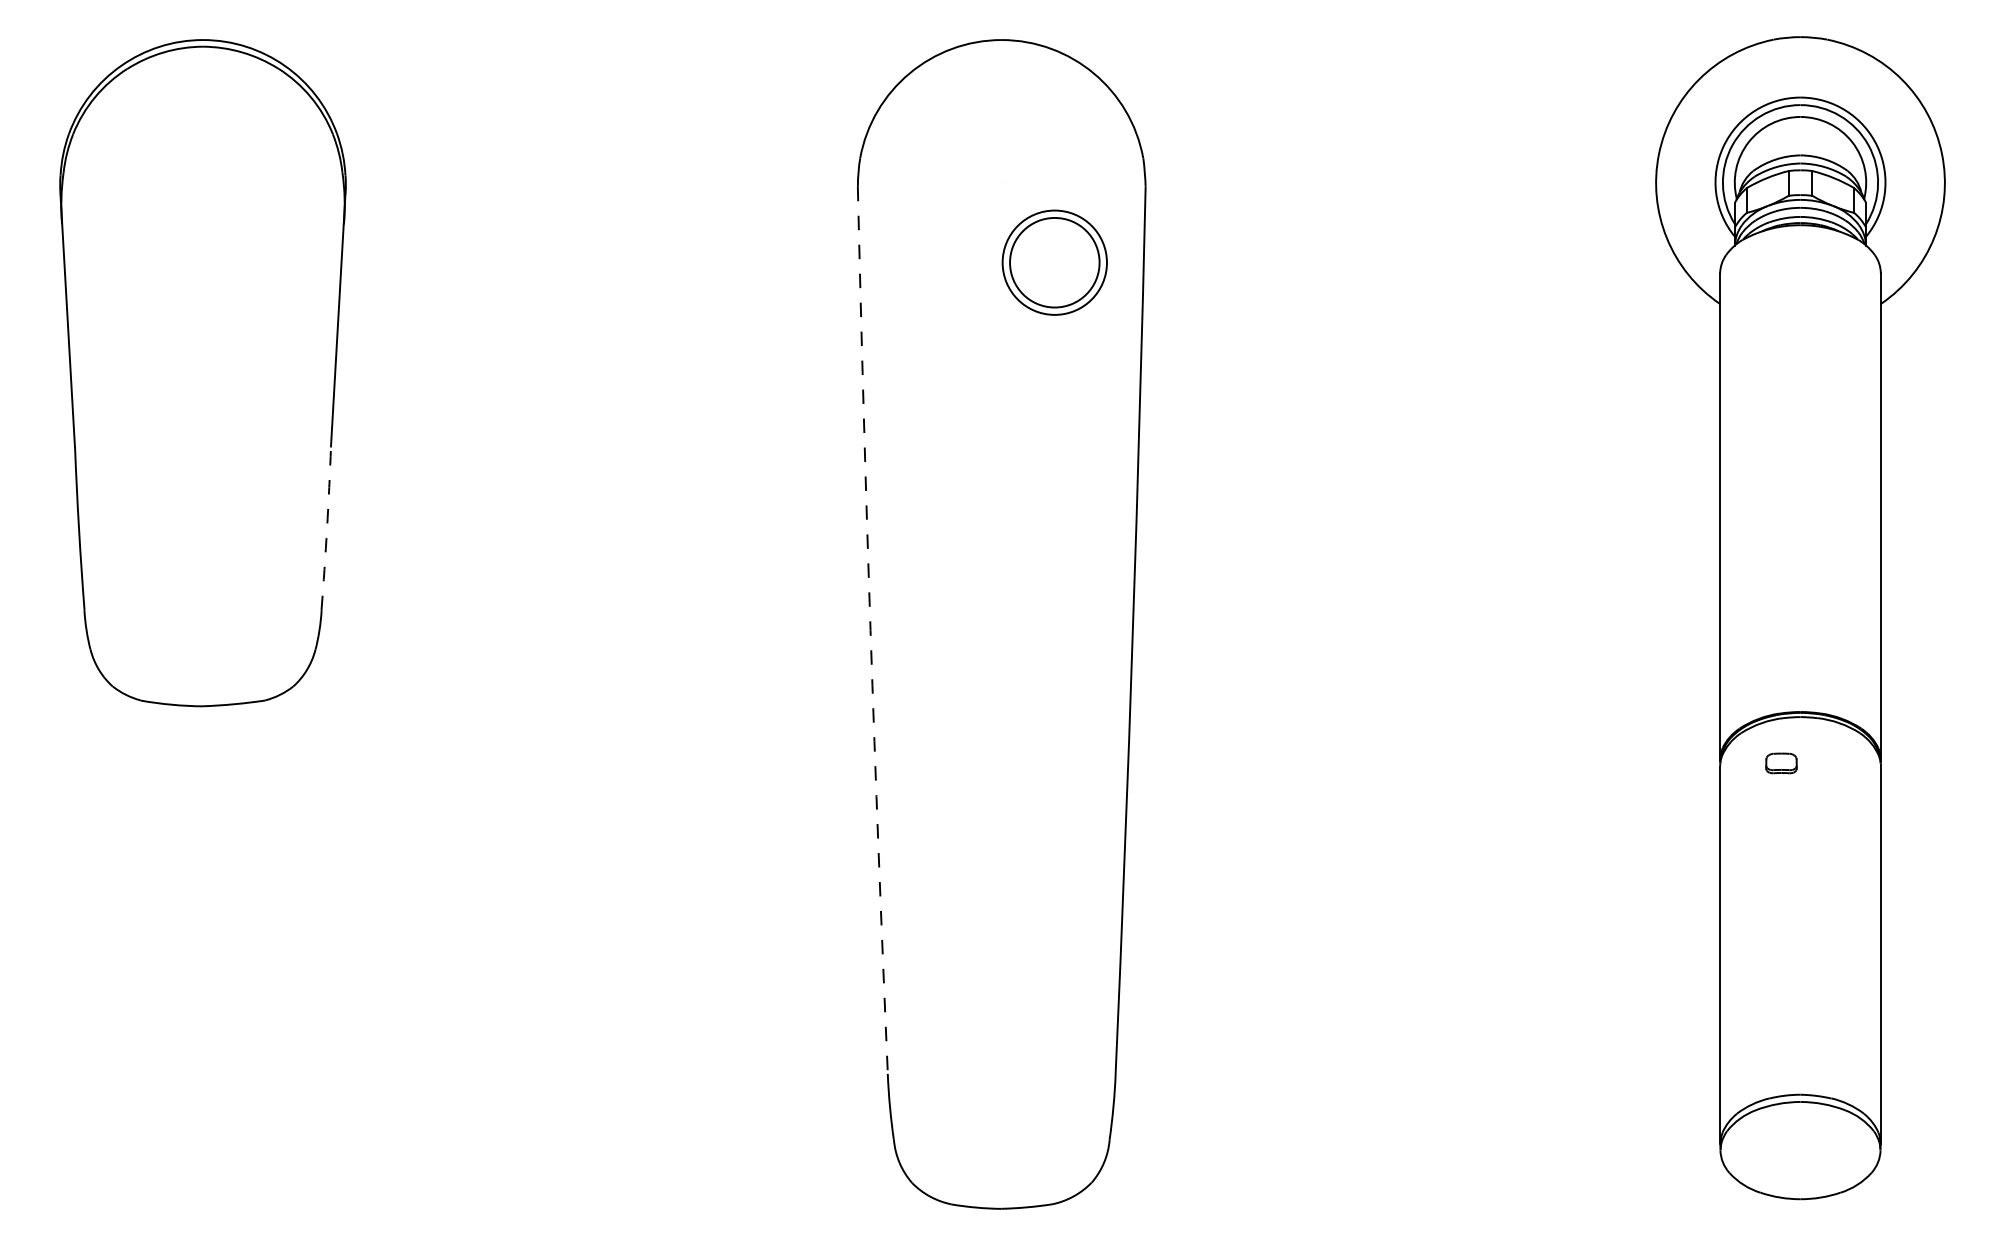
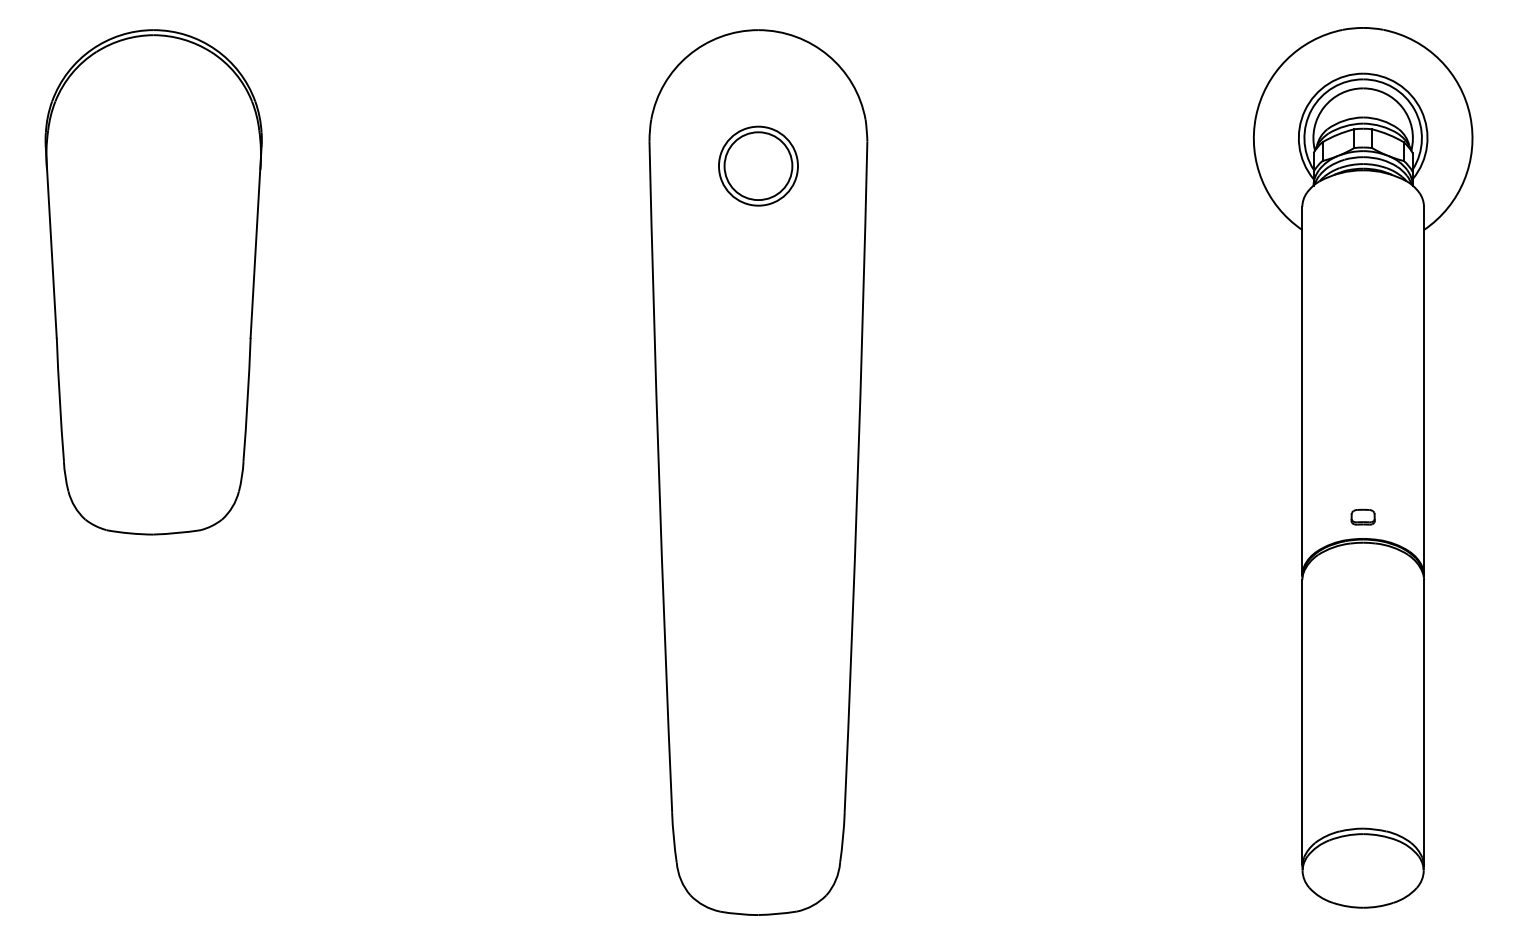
part: (1054, 262) -> (758, 166), moved
arc: (327, 528) -> (247, 399), dashed -> solid
arc: (870, 630) -> (659, 477), dashed -> solid
part: (1781, 763) -> (1363, 517), moved

